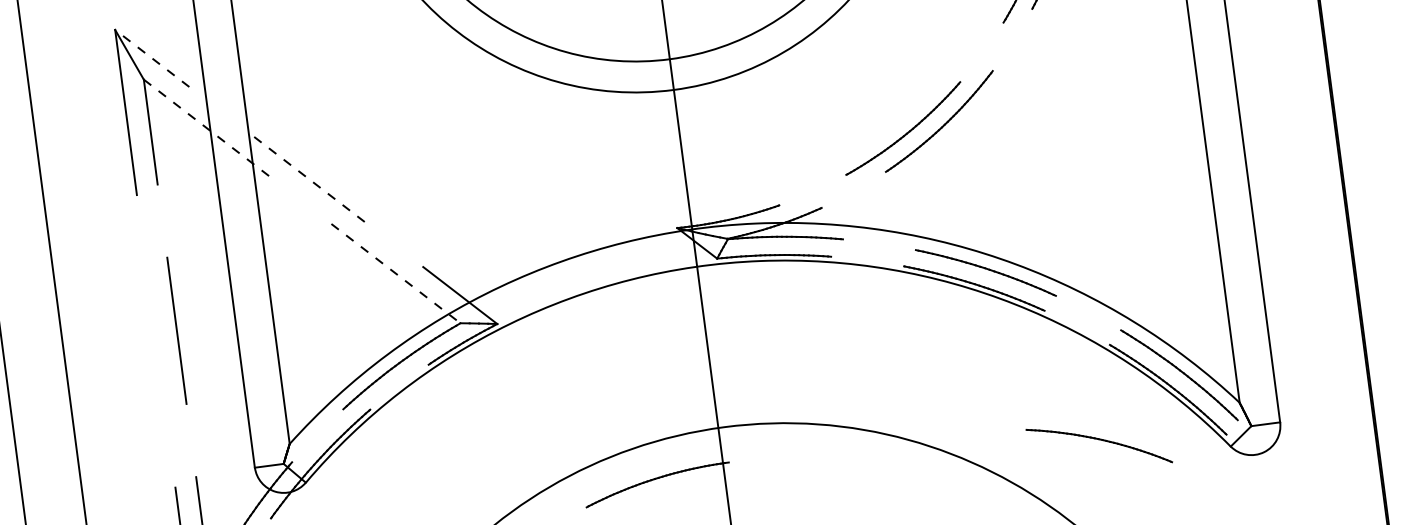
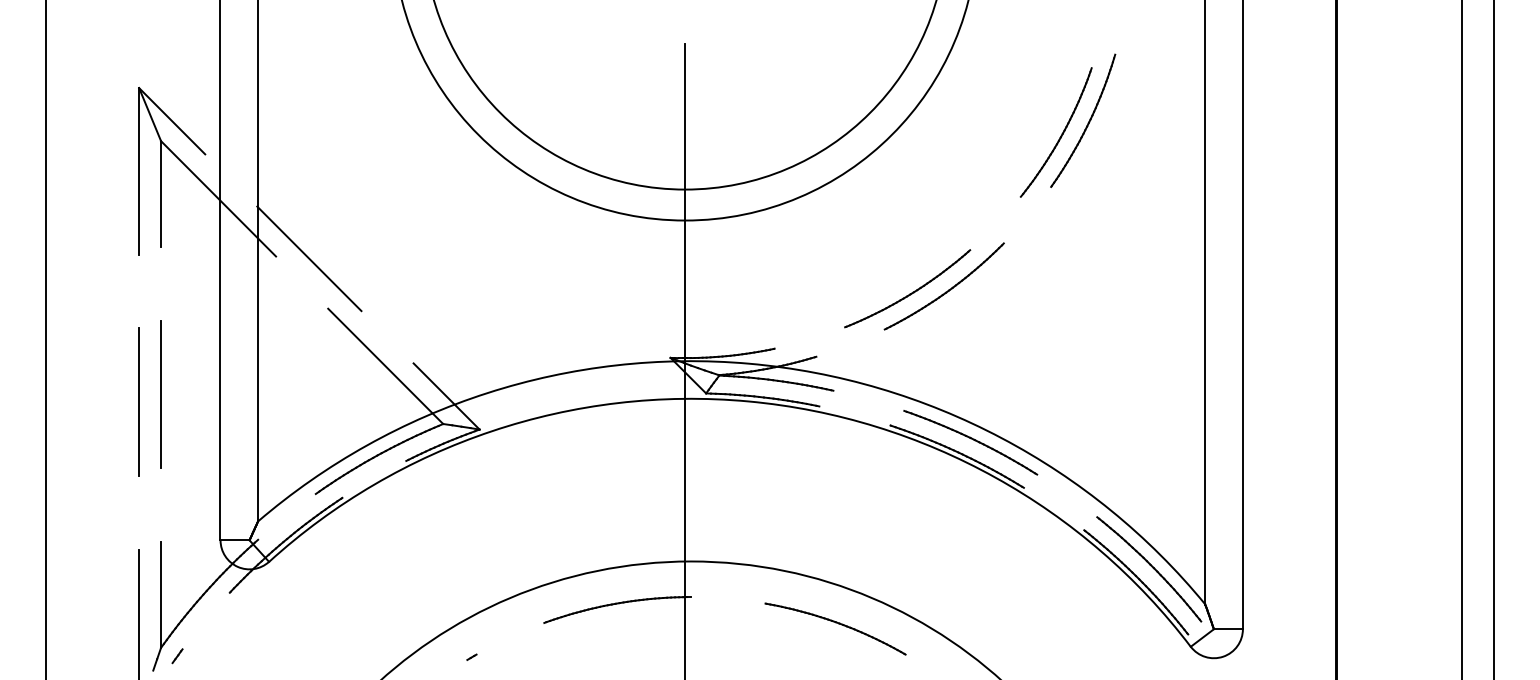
line: (152, 58) -> (172, 121), dashed -> solid
line: (208, 130) -> (218, 199), dashed -> solid
line: (306, 176) -> (309, 258), dashed -> solid
line: (396, 273) -> (386, 366), dashed -> solid
line: (156, 340) -> (139, 401), added
part: (1099, 445) -> (835, 628), moved

